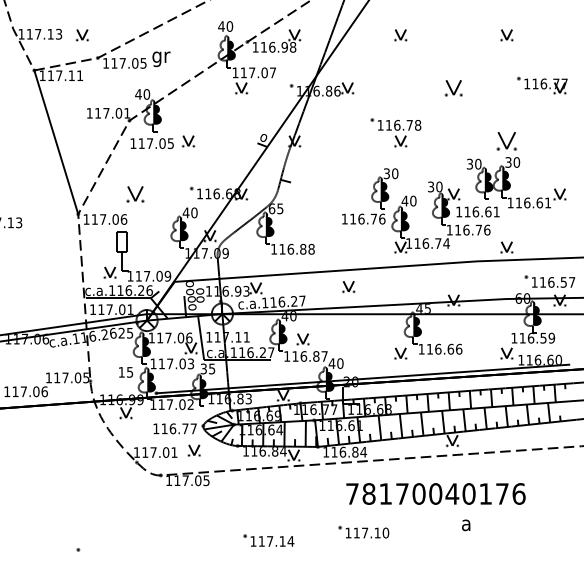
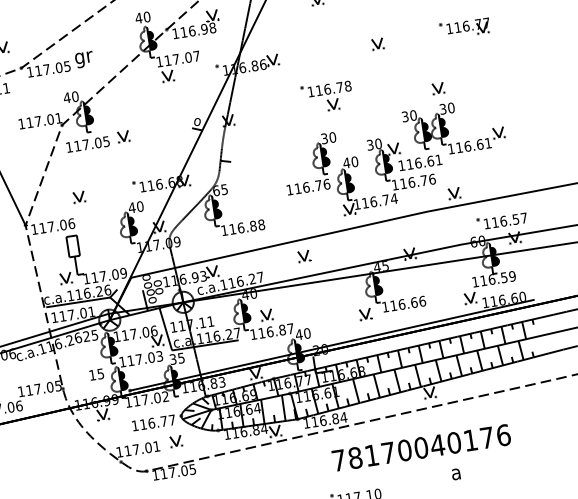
part: (453, 88) -> (377, 44), size x0.71
part: (506, 141) -> (437, 88), size x0.62
part: (135, 194) -> (79, 197), size x0.71

